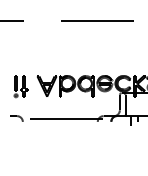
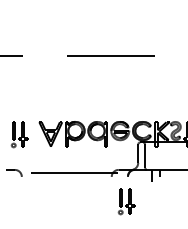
part: (110, 142) -> (126, 201), added

